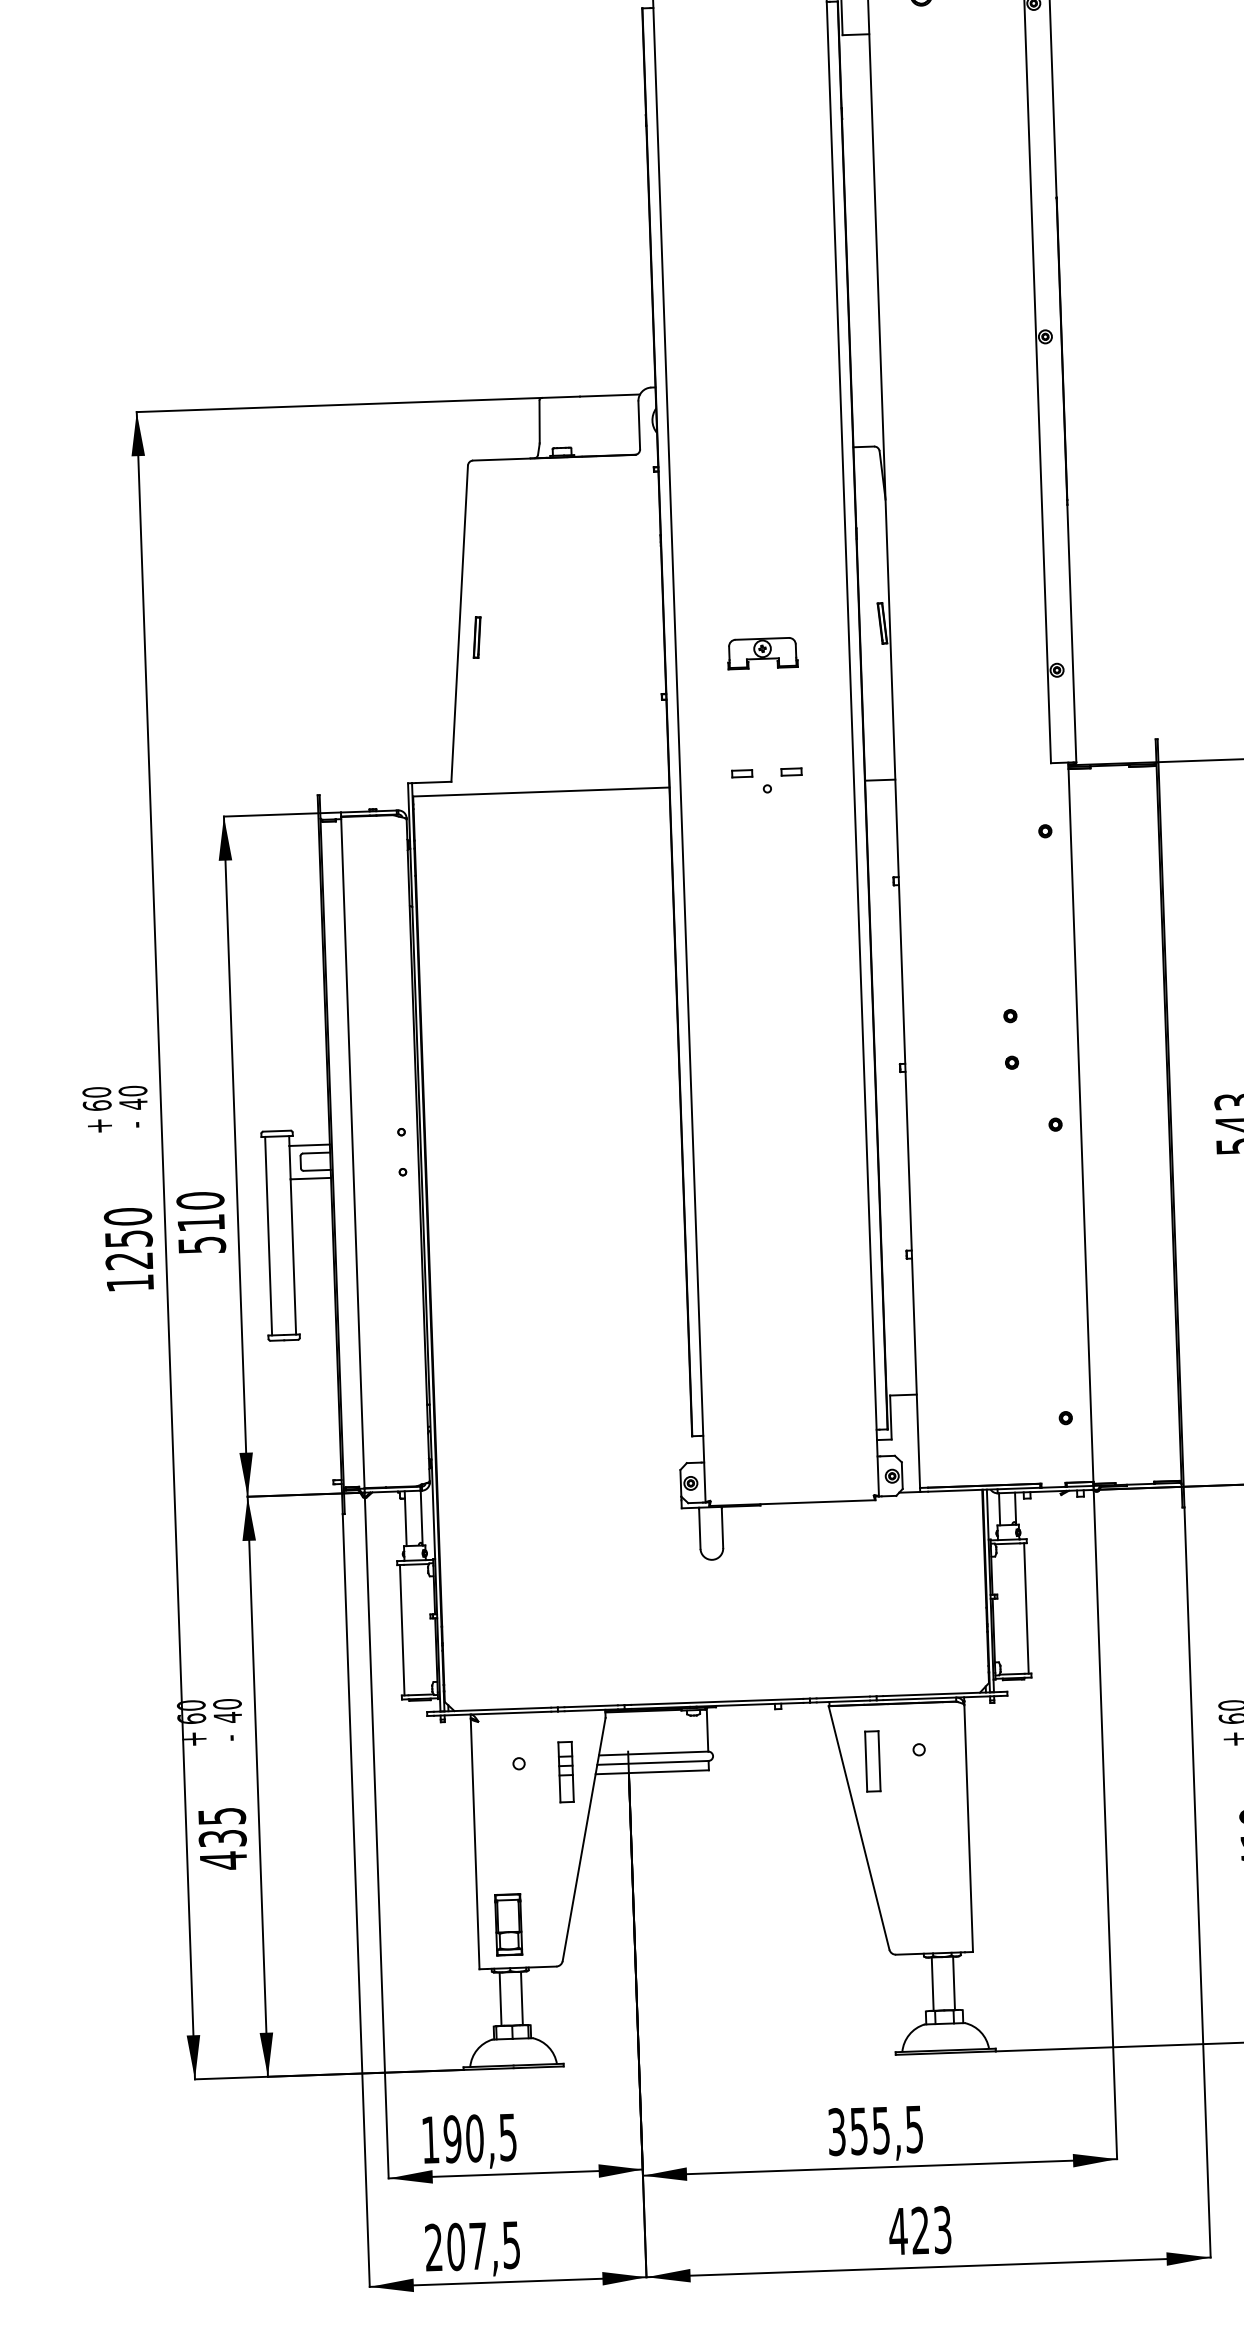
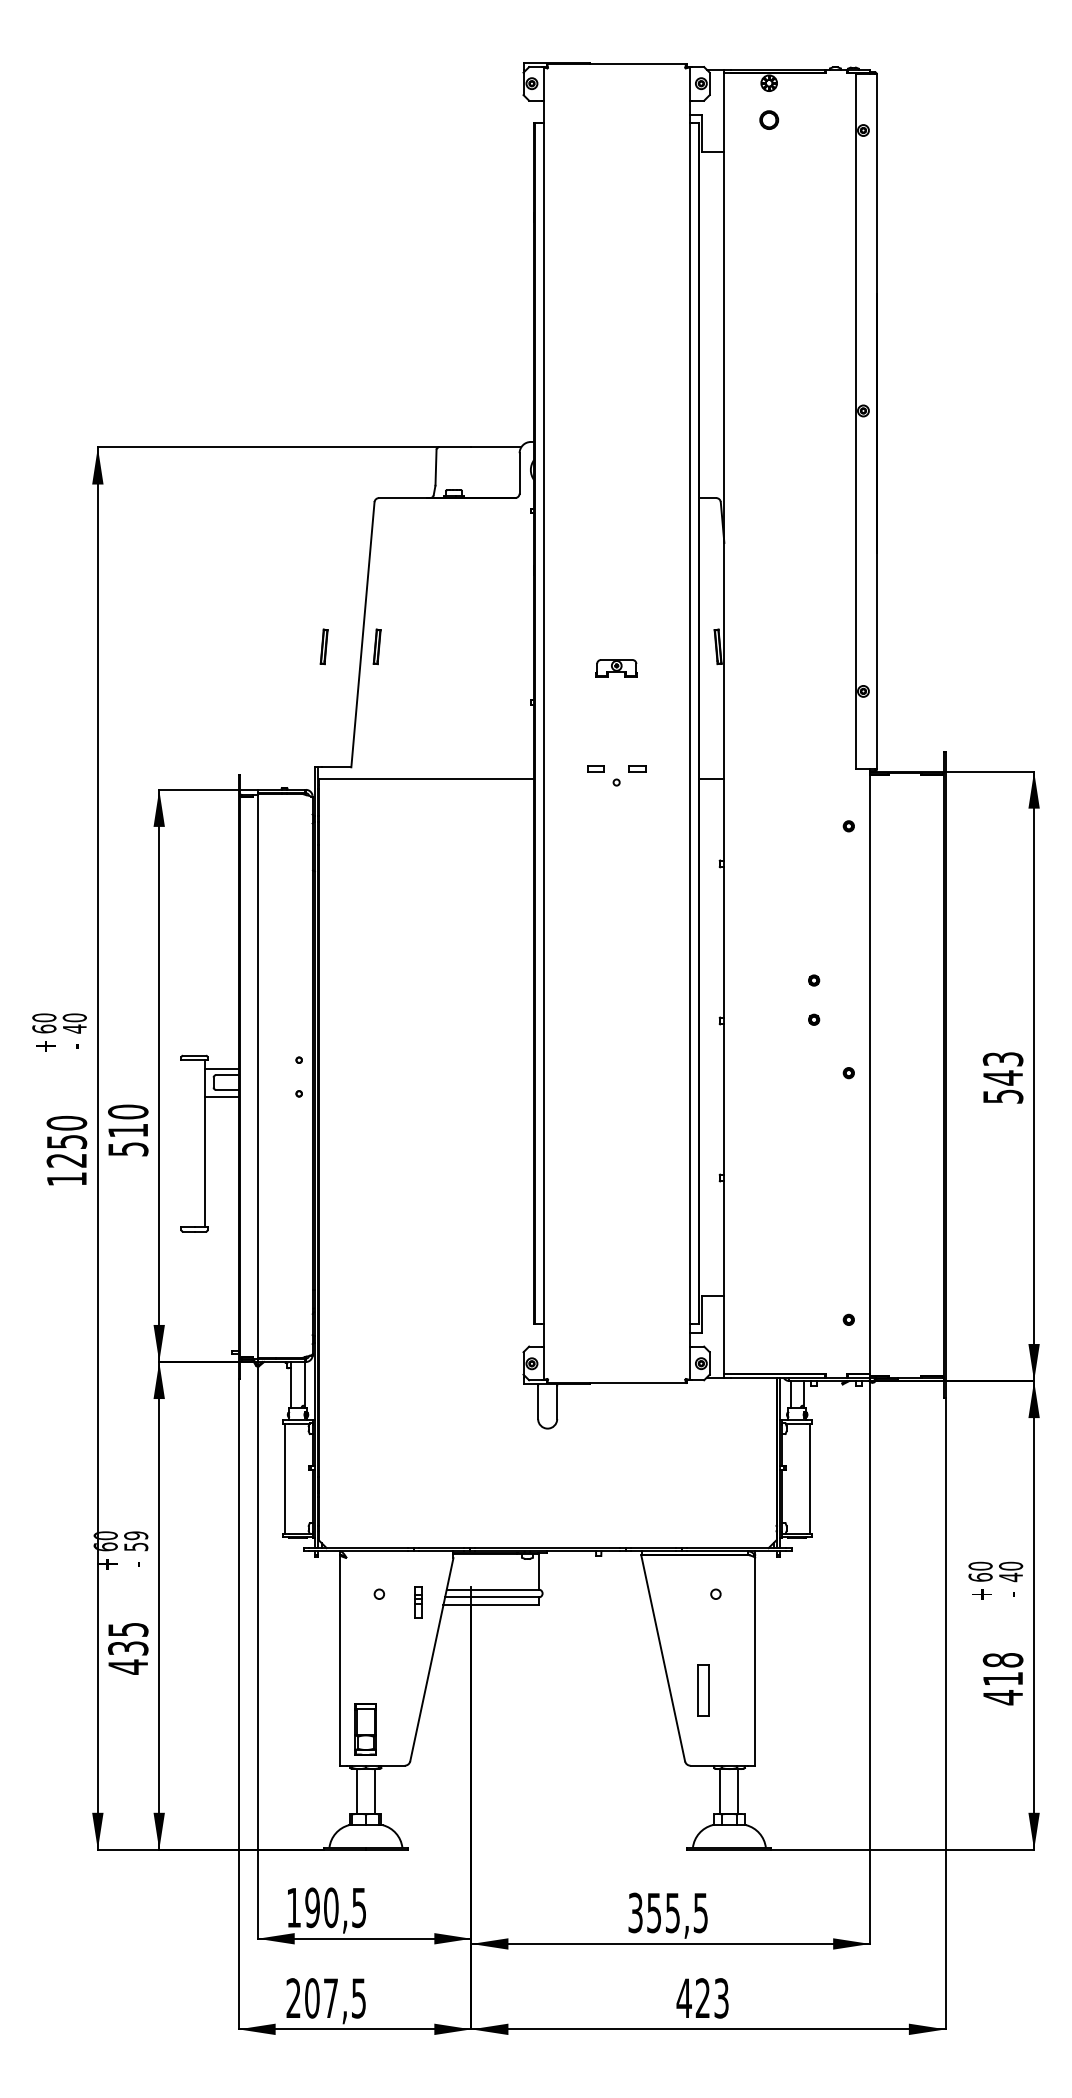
part: (413, 639) -> (323, 646), added
part: (762, 653) -> (616, 668), size x0.7
line: (268, 1235) -> (184, 1143), removed
text: (228, 1711) -> (136, 1541), 40 -> 59
part: (872, 1761) -> (703, 1690), moved
part: (565, 1771) -> (418, 1602), size x0.6

